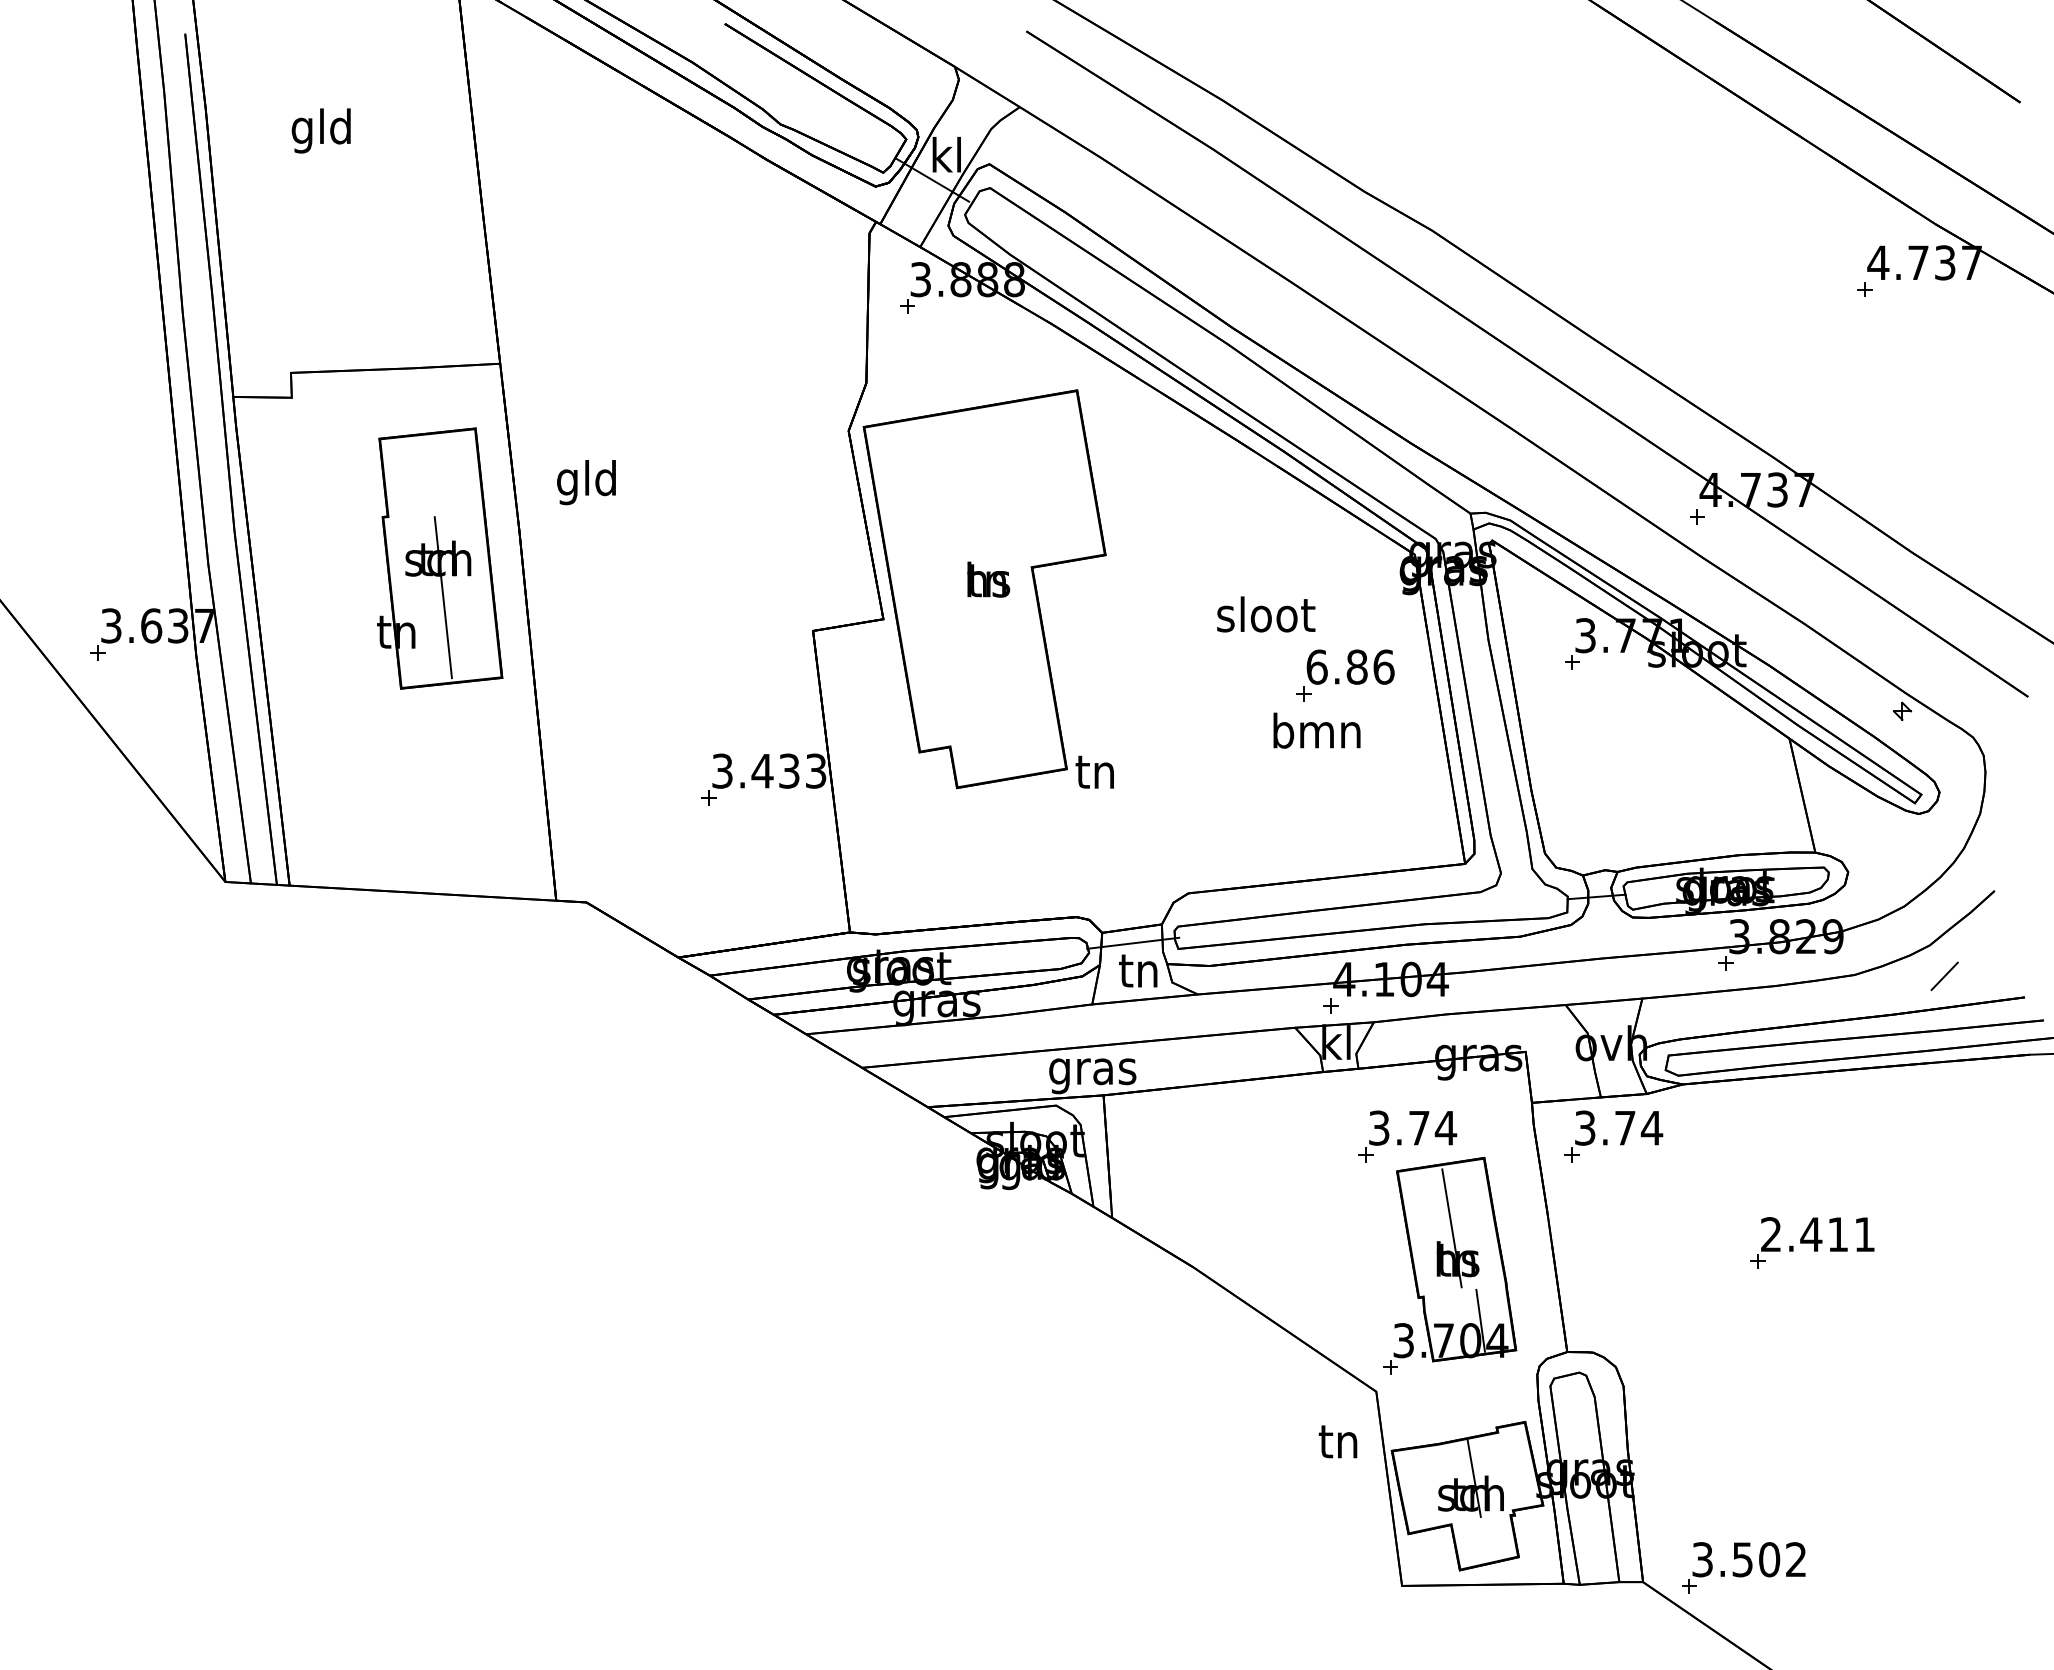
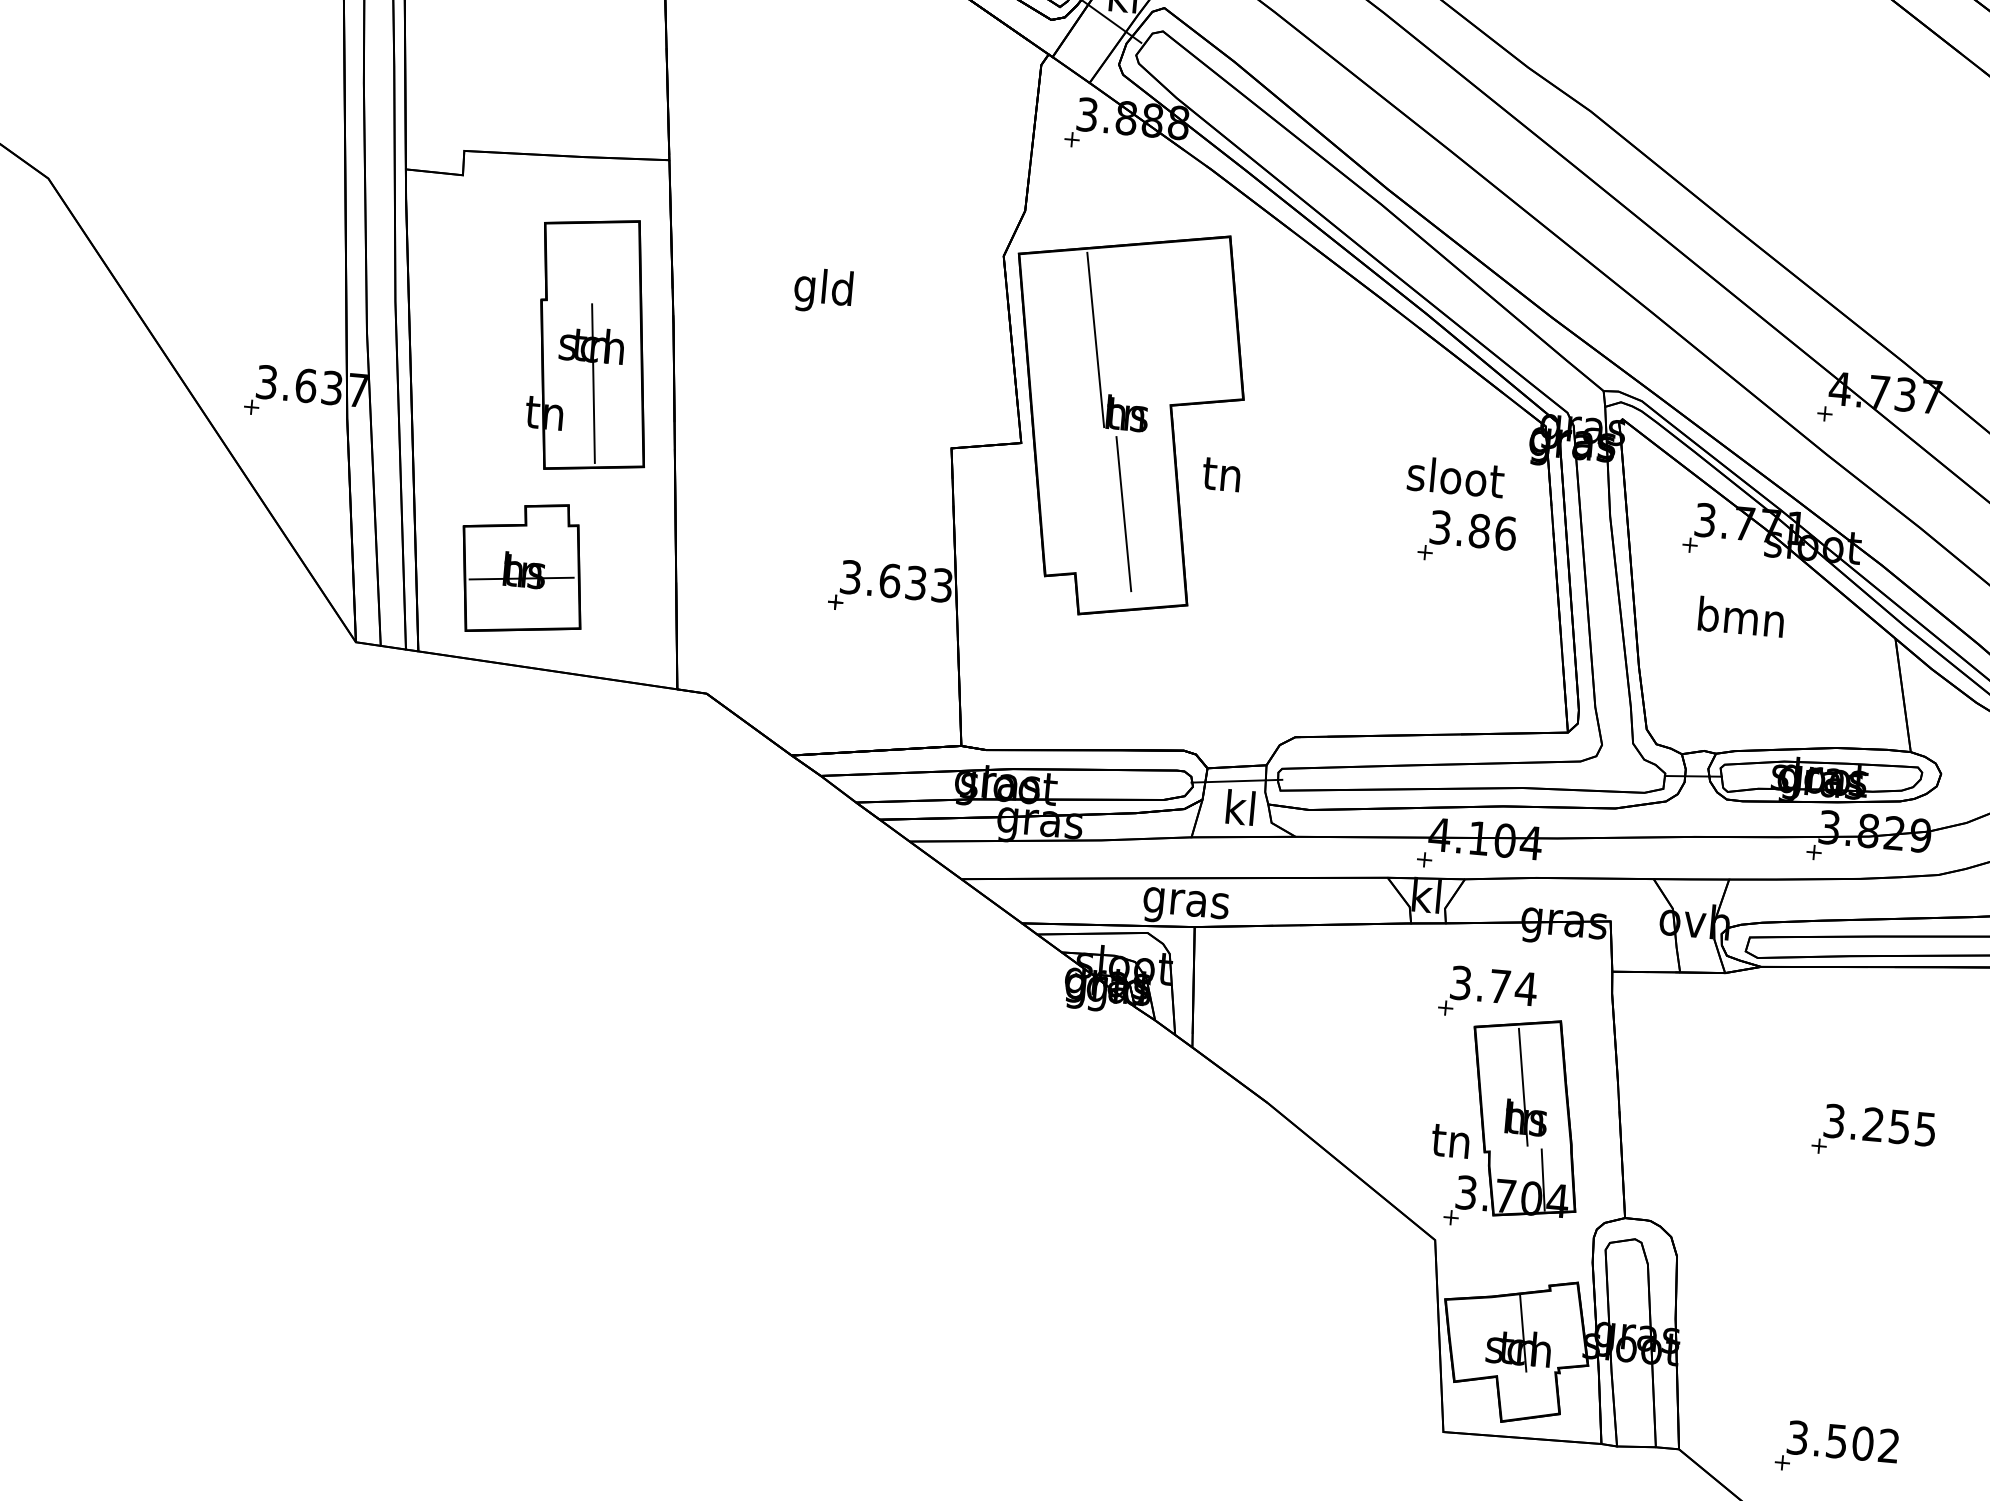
text: (586, 482) -> (823, 290), moved
line: (949, 507) -> (1095, 339), added
text: (1266, 614) -> (1456, 477), moved
text: (1316, 666) -> (1439, 526), 6.86 -> 3.86
line: (993, 681) -> (1123, 513), added
text: (1316, 730) -> (1740, 616), moved
text: (762, 770) -> (890, 580), 3.433 -> 3.633
text: (1094, 771) -> (1221, 473), moved
part: (388, 791) -> (523, 568), added
text: (1138, 969) -> (1239, 807), tn -> kl
part: (1607, 1139) -> (1682, 1014), removed
text: (1817, 1234) -> (1879, 1125), 2.411 -> 3.255
text: (1337, 1441) -> (1450, 1140), moved
part: (1743, 1567) -> (1836, 1449), moved

